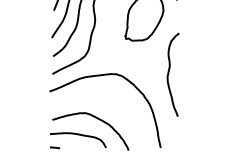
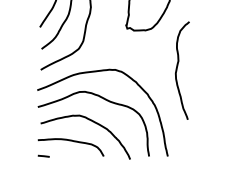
curve: (107, 100) -> (105, 100), added

